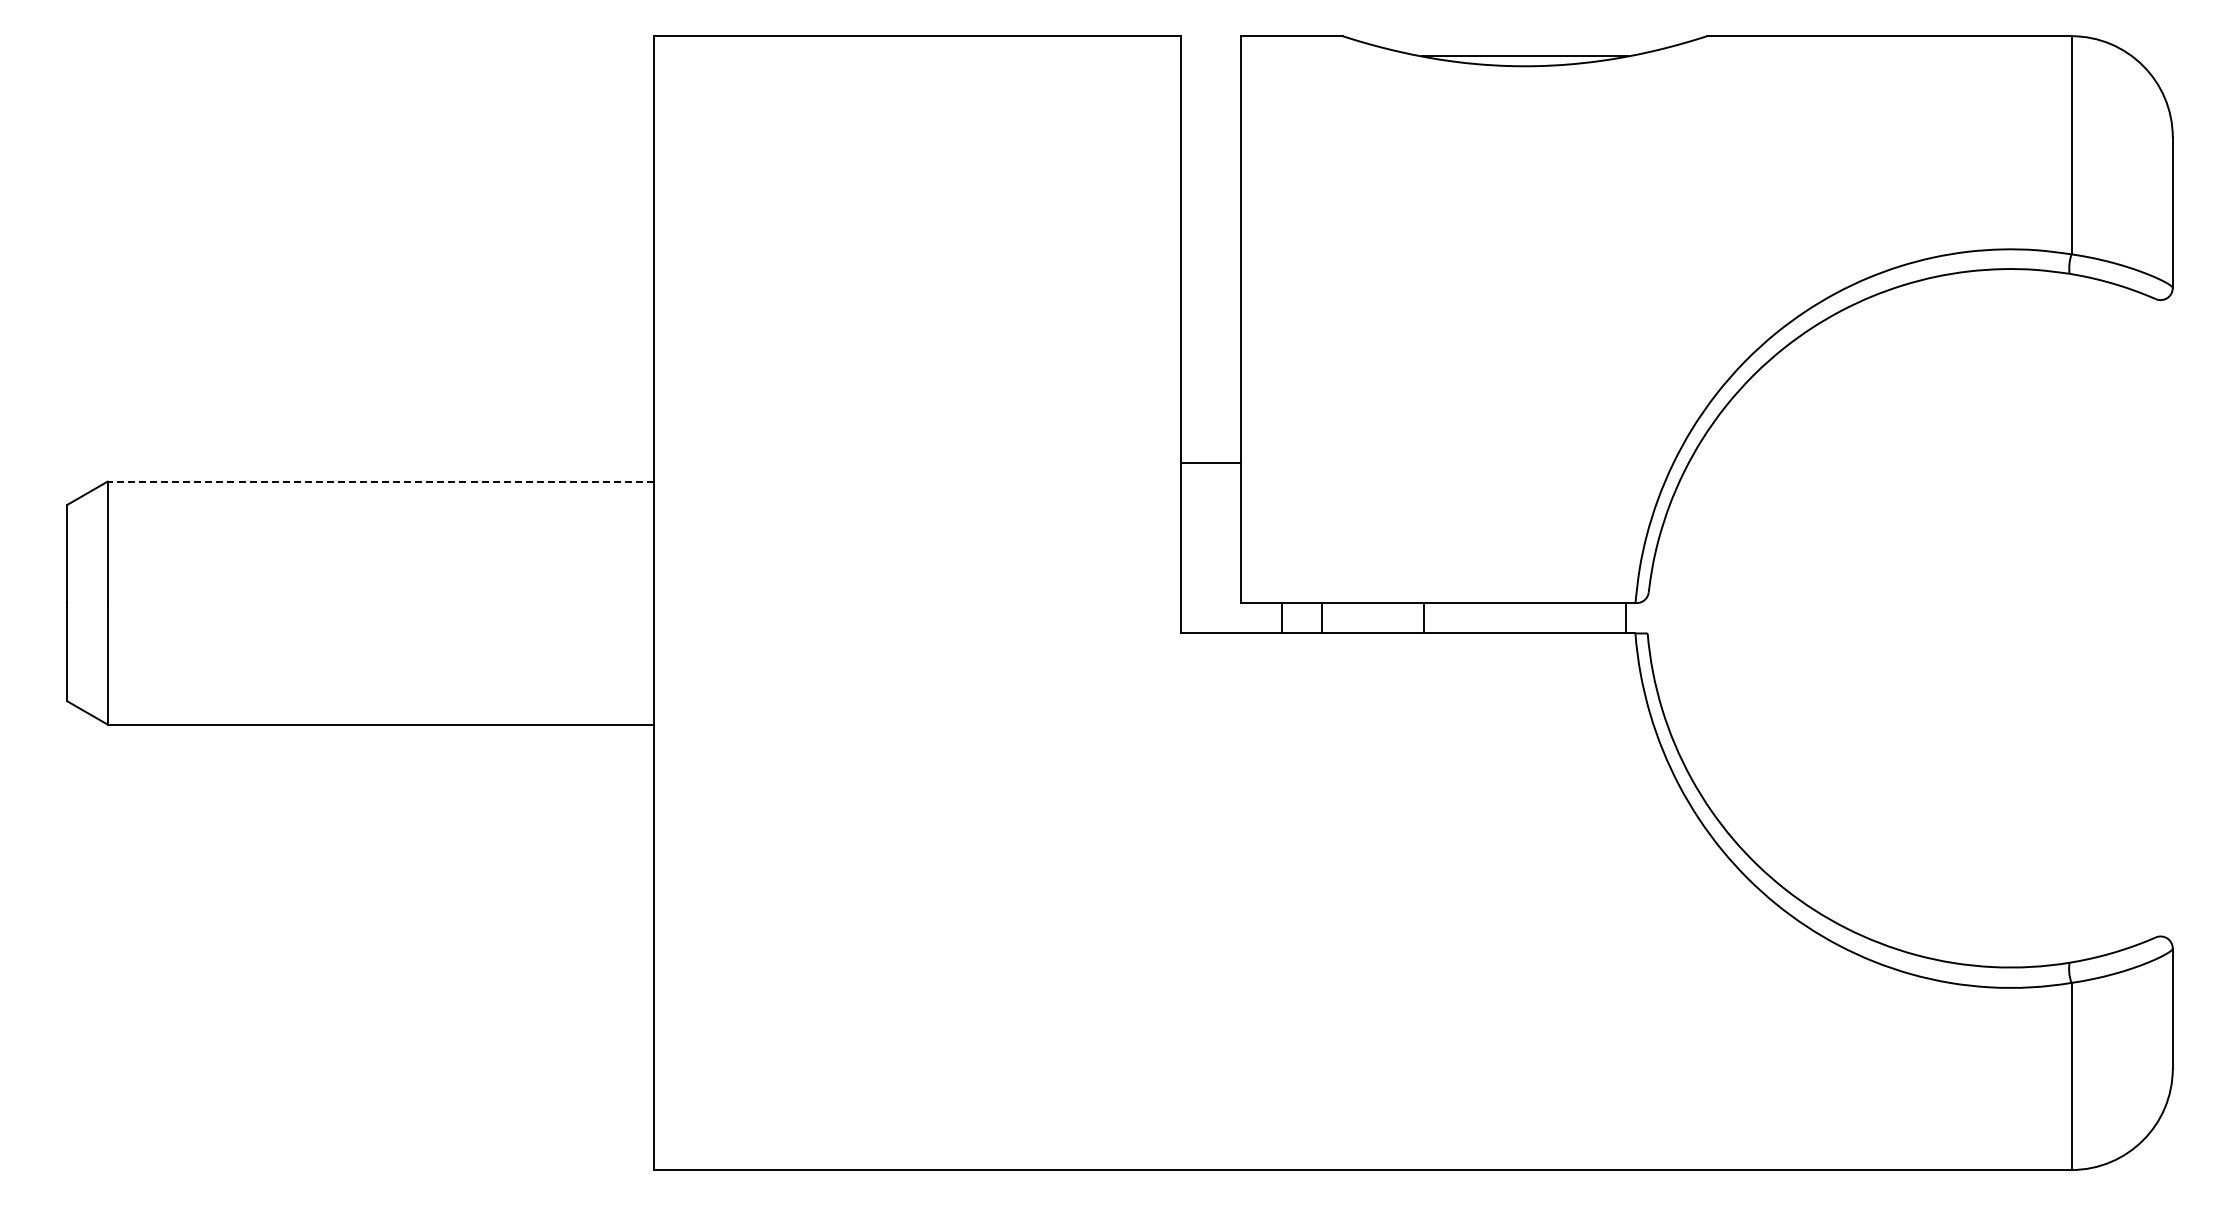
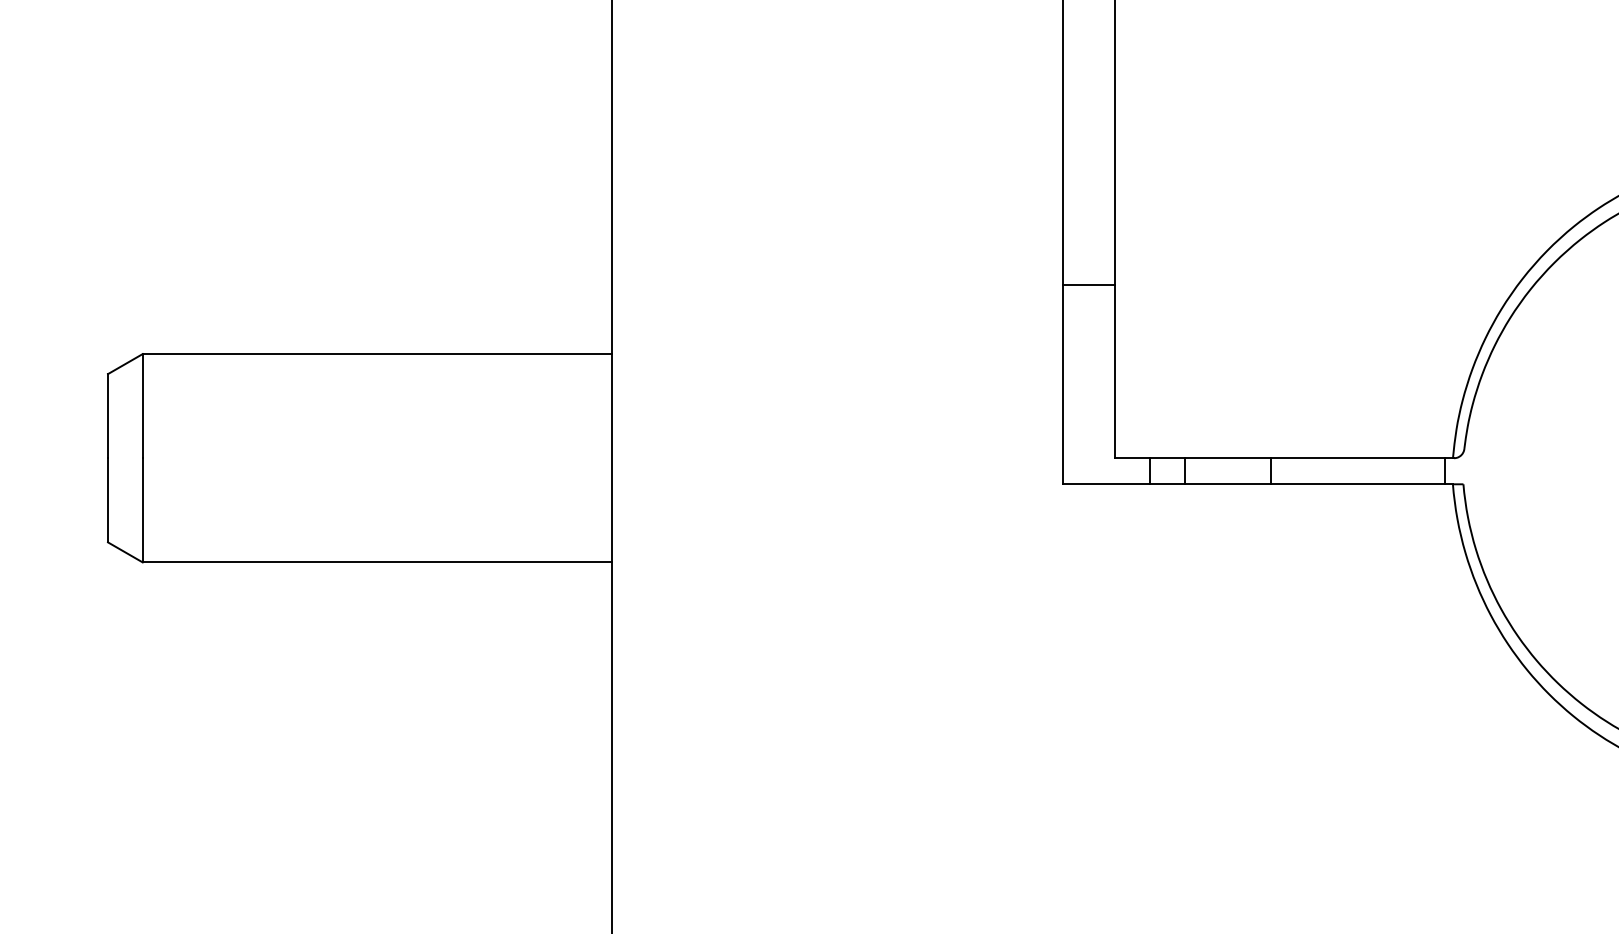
line: (1210, 462) -> (1088, 284), moved
line: (380, 481) -> (376, 353), dashed -> solid

